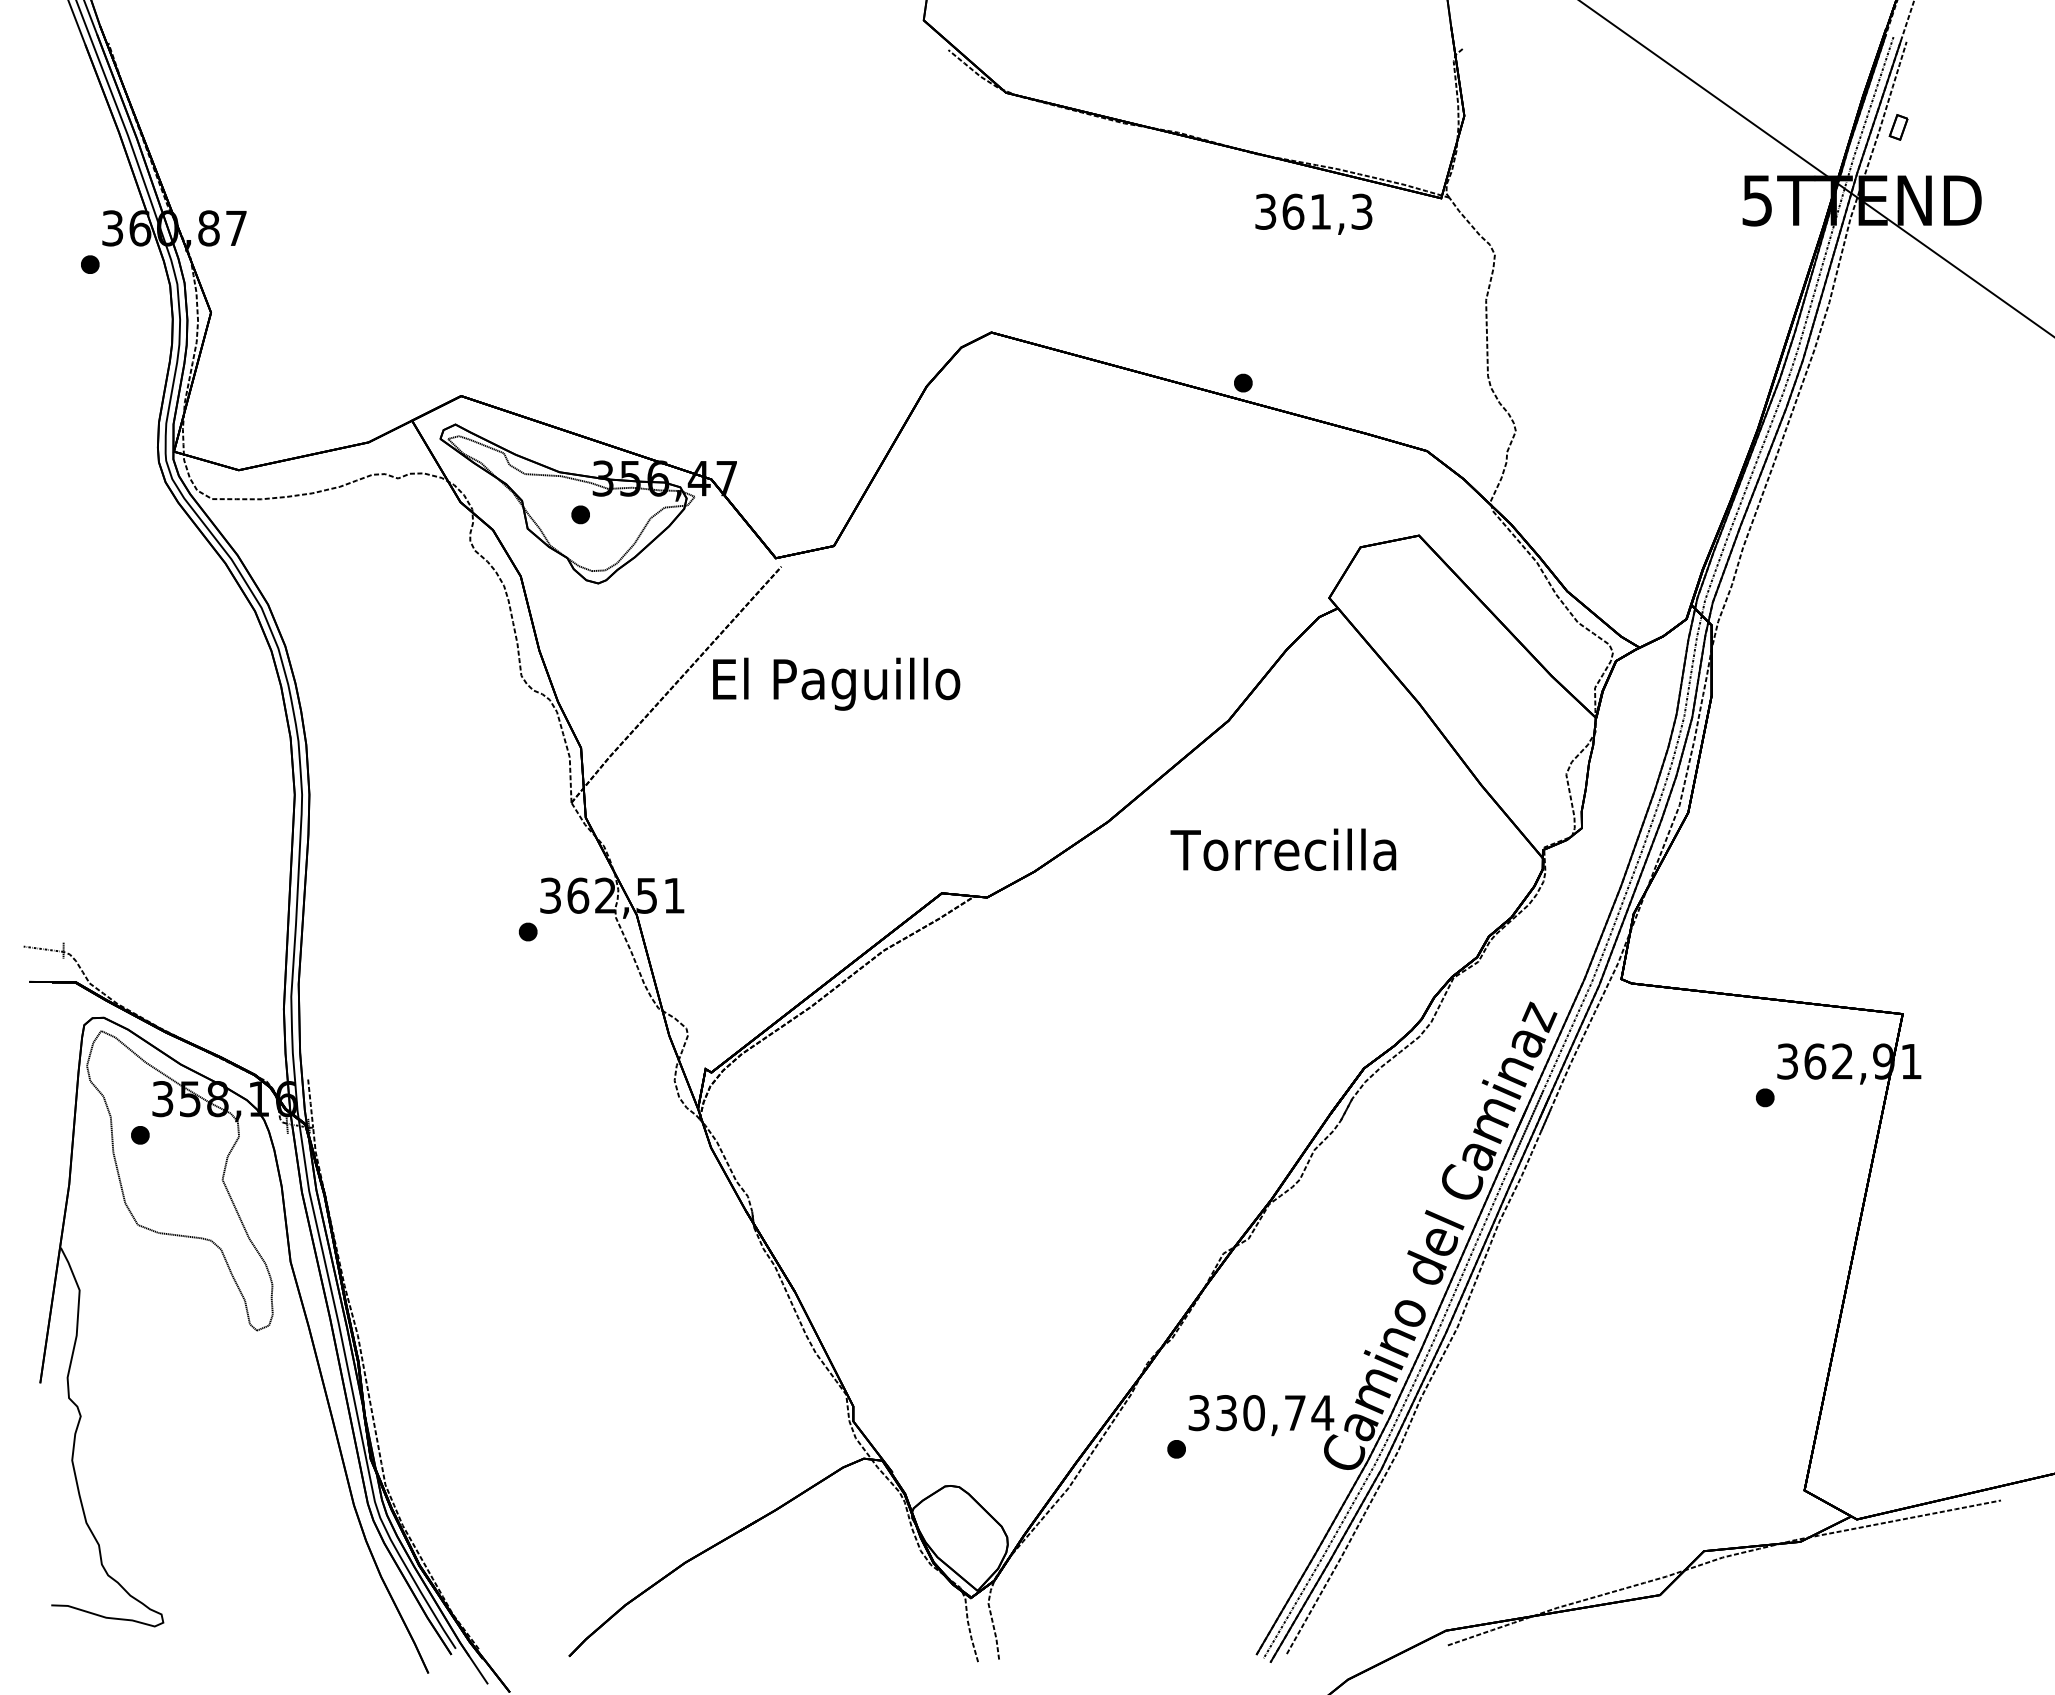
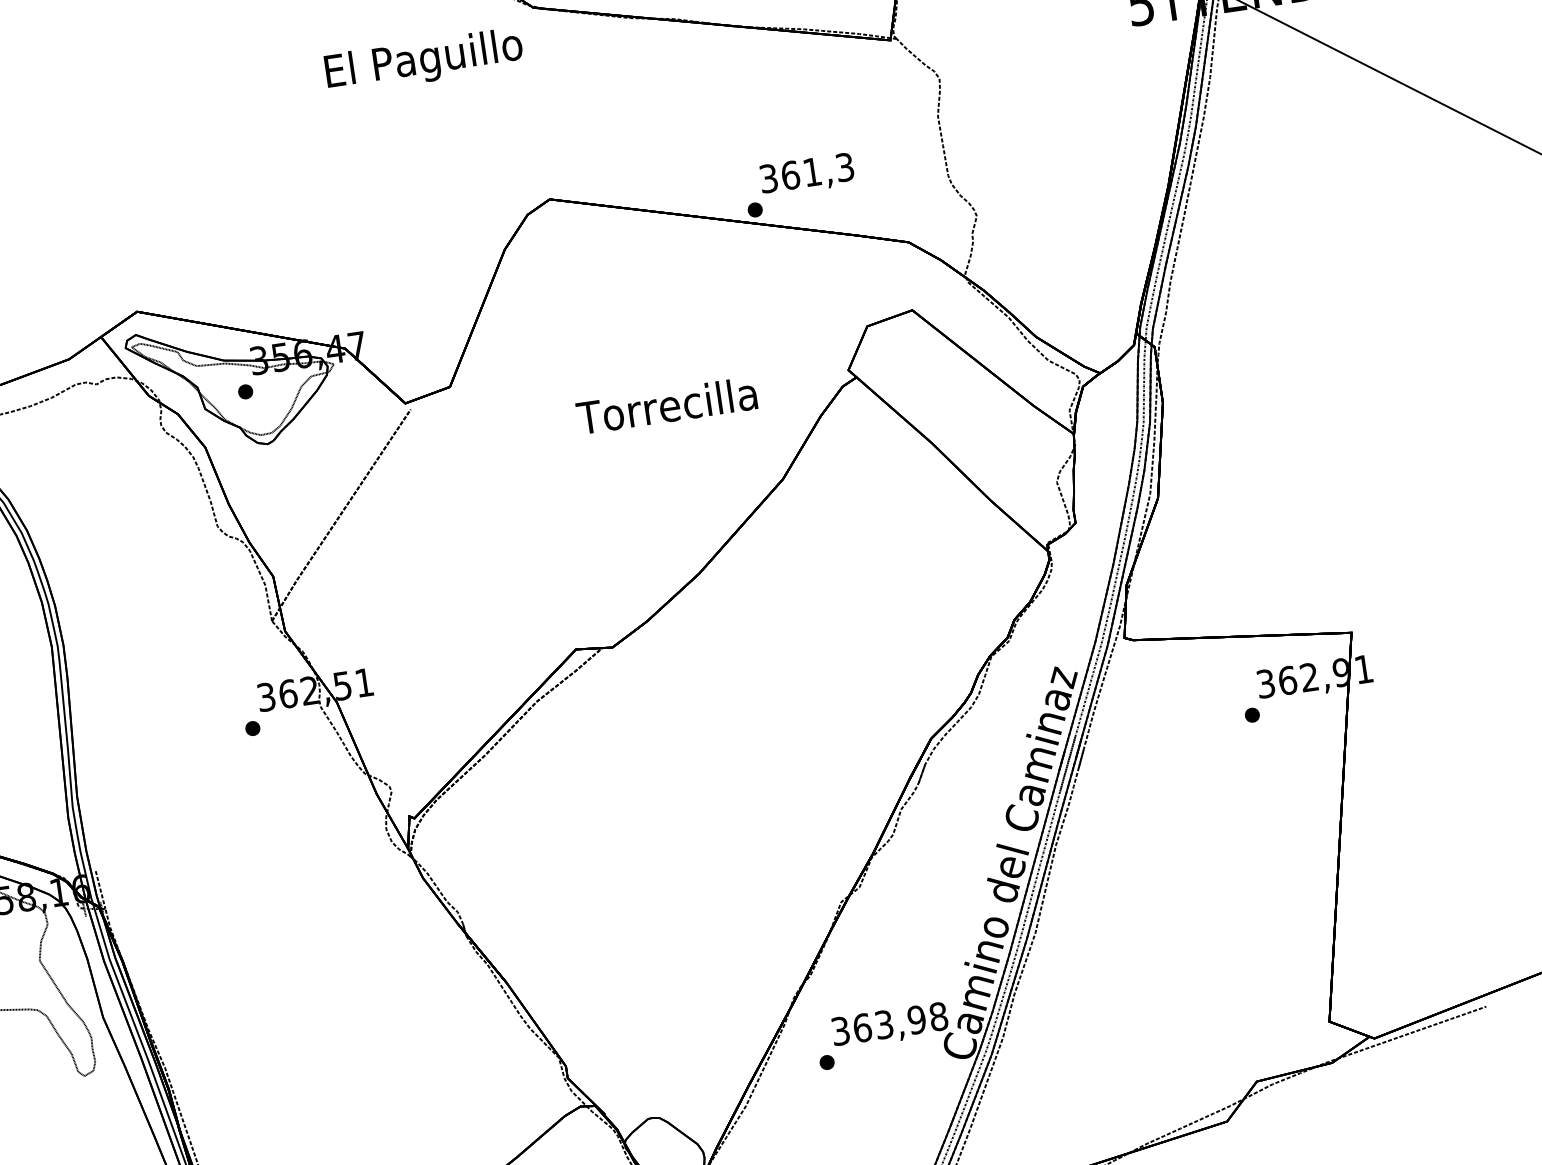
text: (1313, 213) -> (806, 174), moved
text: (836, 683) -> (424, 60), moved
text: (1283, 849) -> (666, 405), moved
text: (1275, 1413) -> (901, 1022), 330,74 -> 363,98

